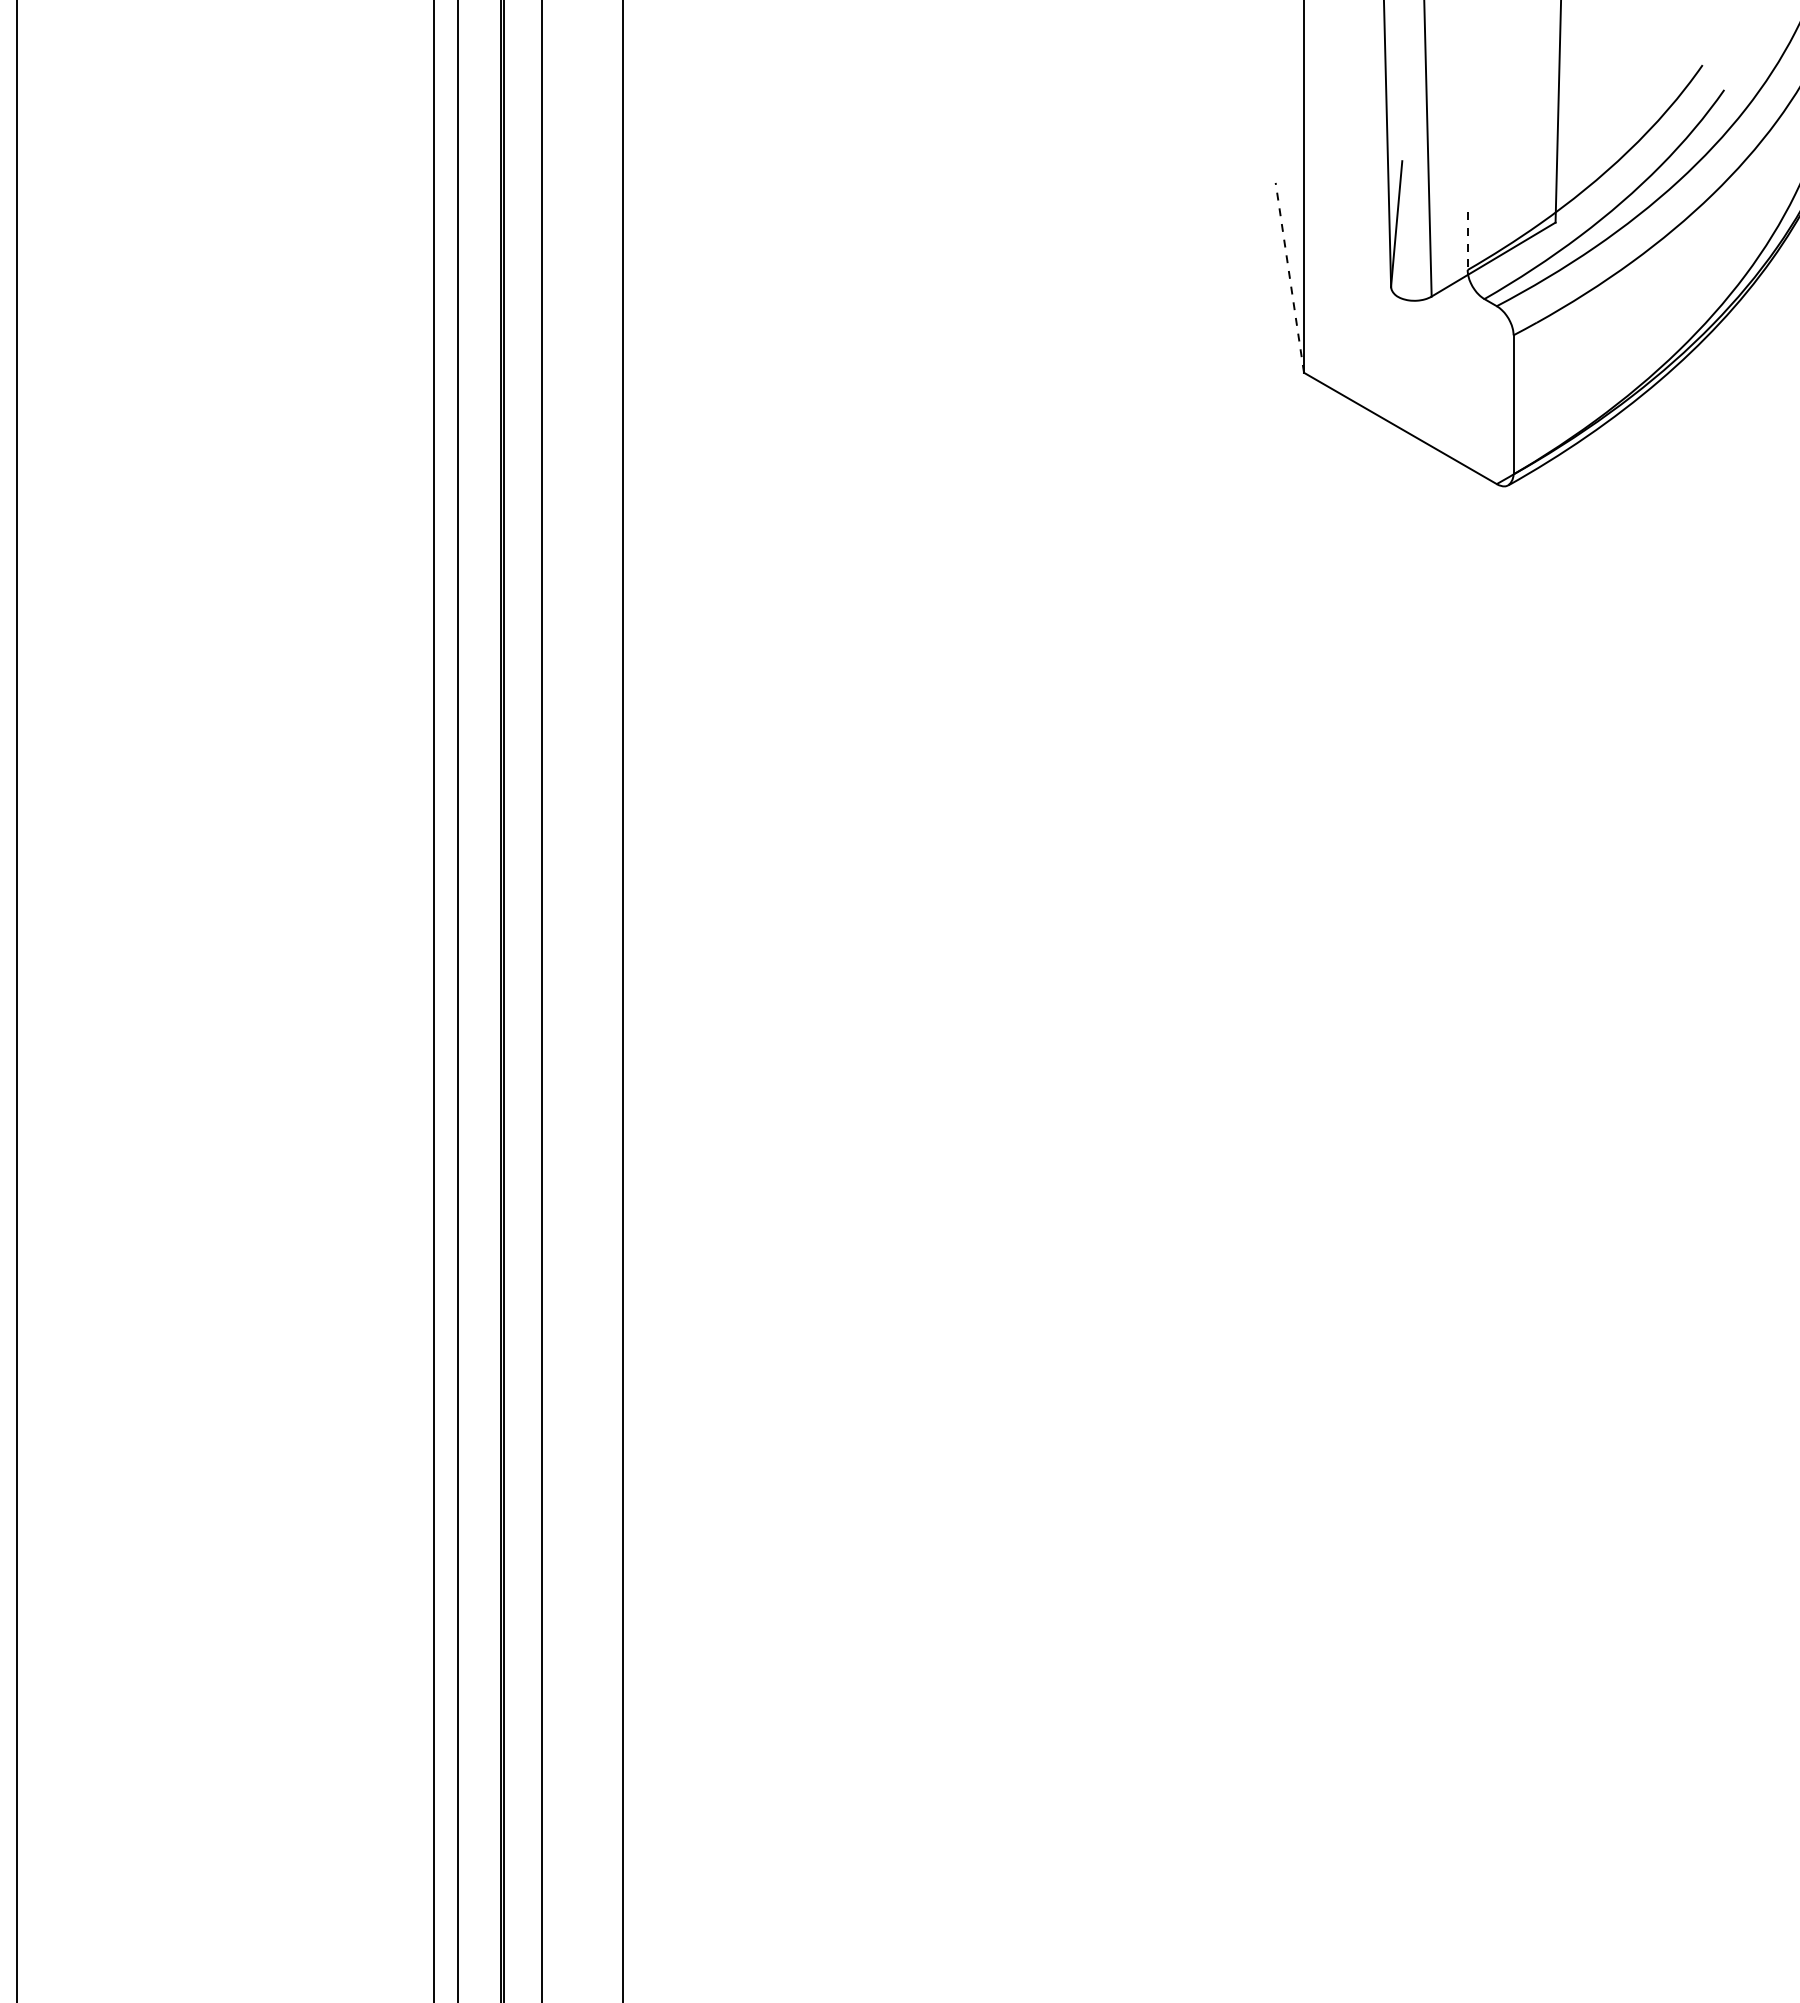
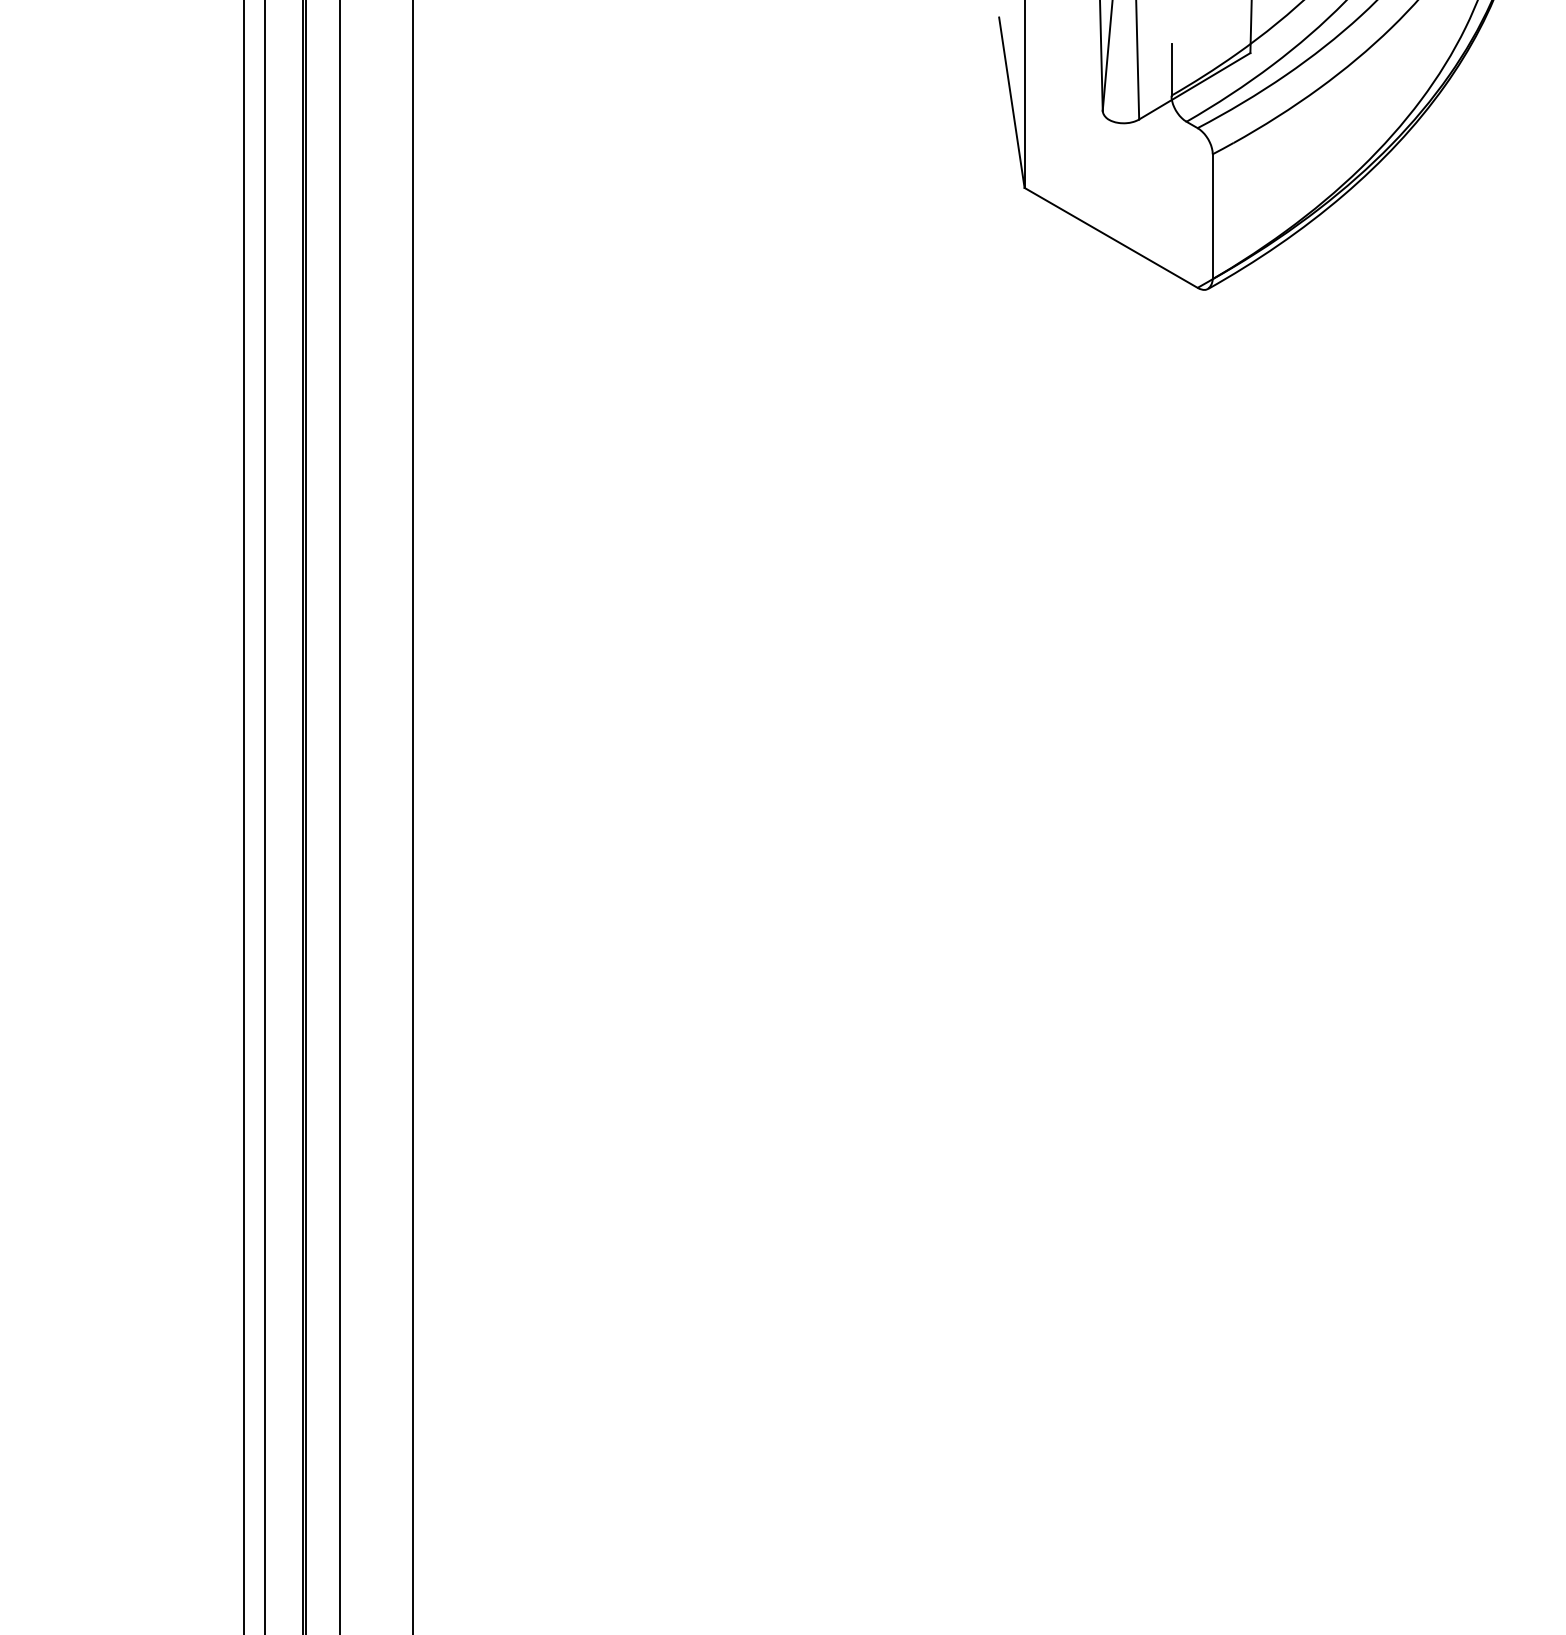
line: (1467, 241) -> (1171, 70), dashed -> solid
line: (1289, 277) -> (1011, 102), dashed -> solid

